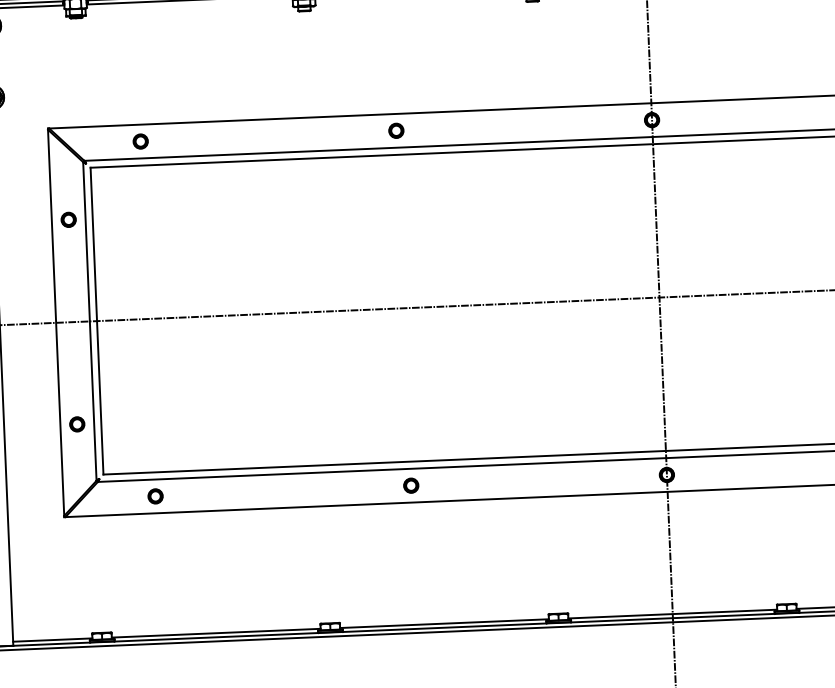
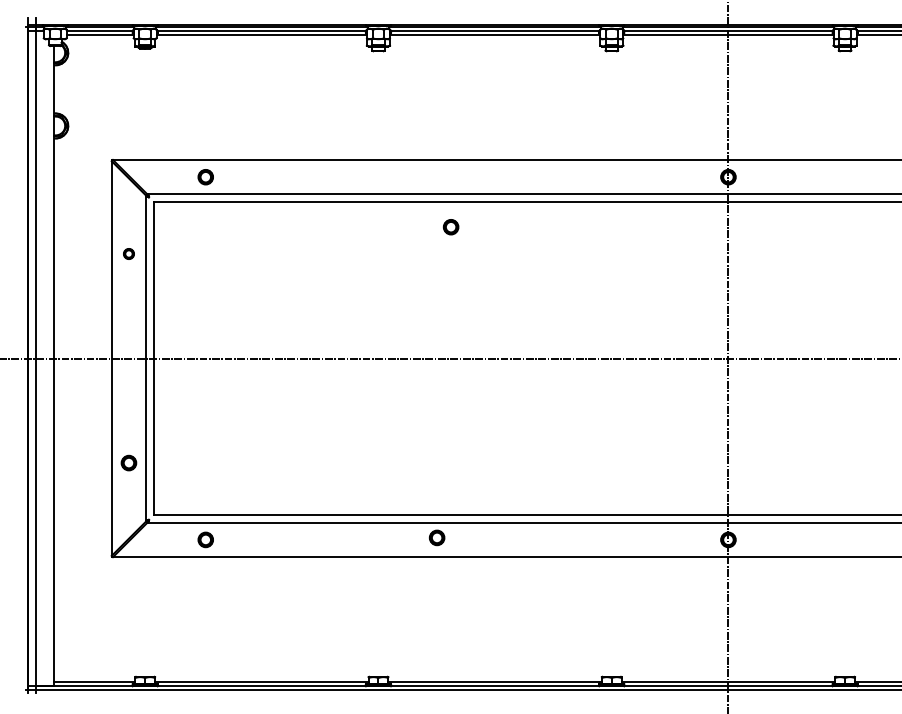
part: (395, 131) -> (450, 227), moved
part: (68, 219) -> (128, 253), size x0.7
part: (410, 485) -> (436, 537), moved

